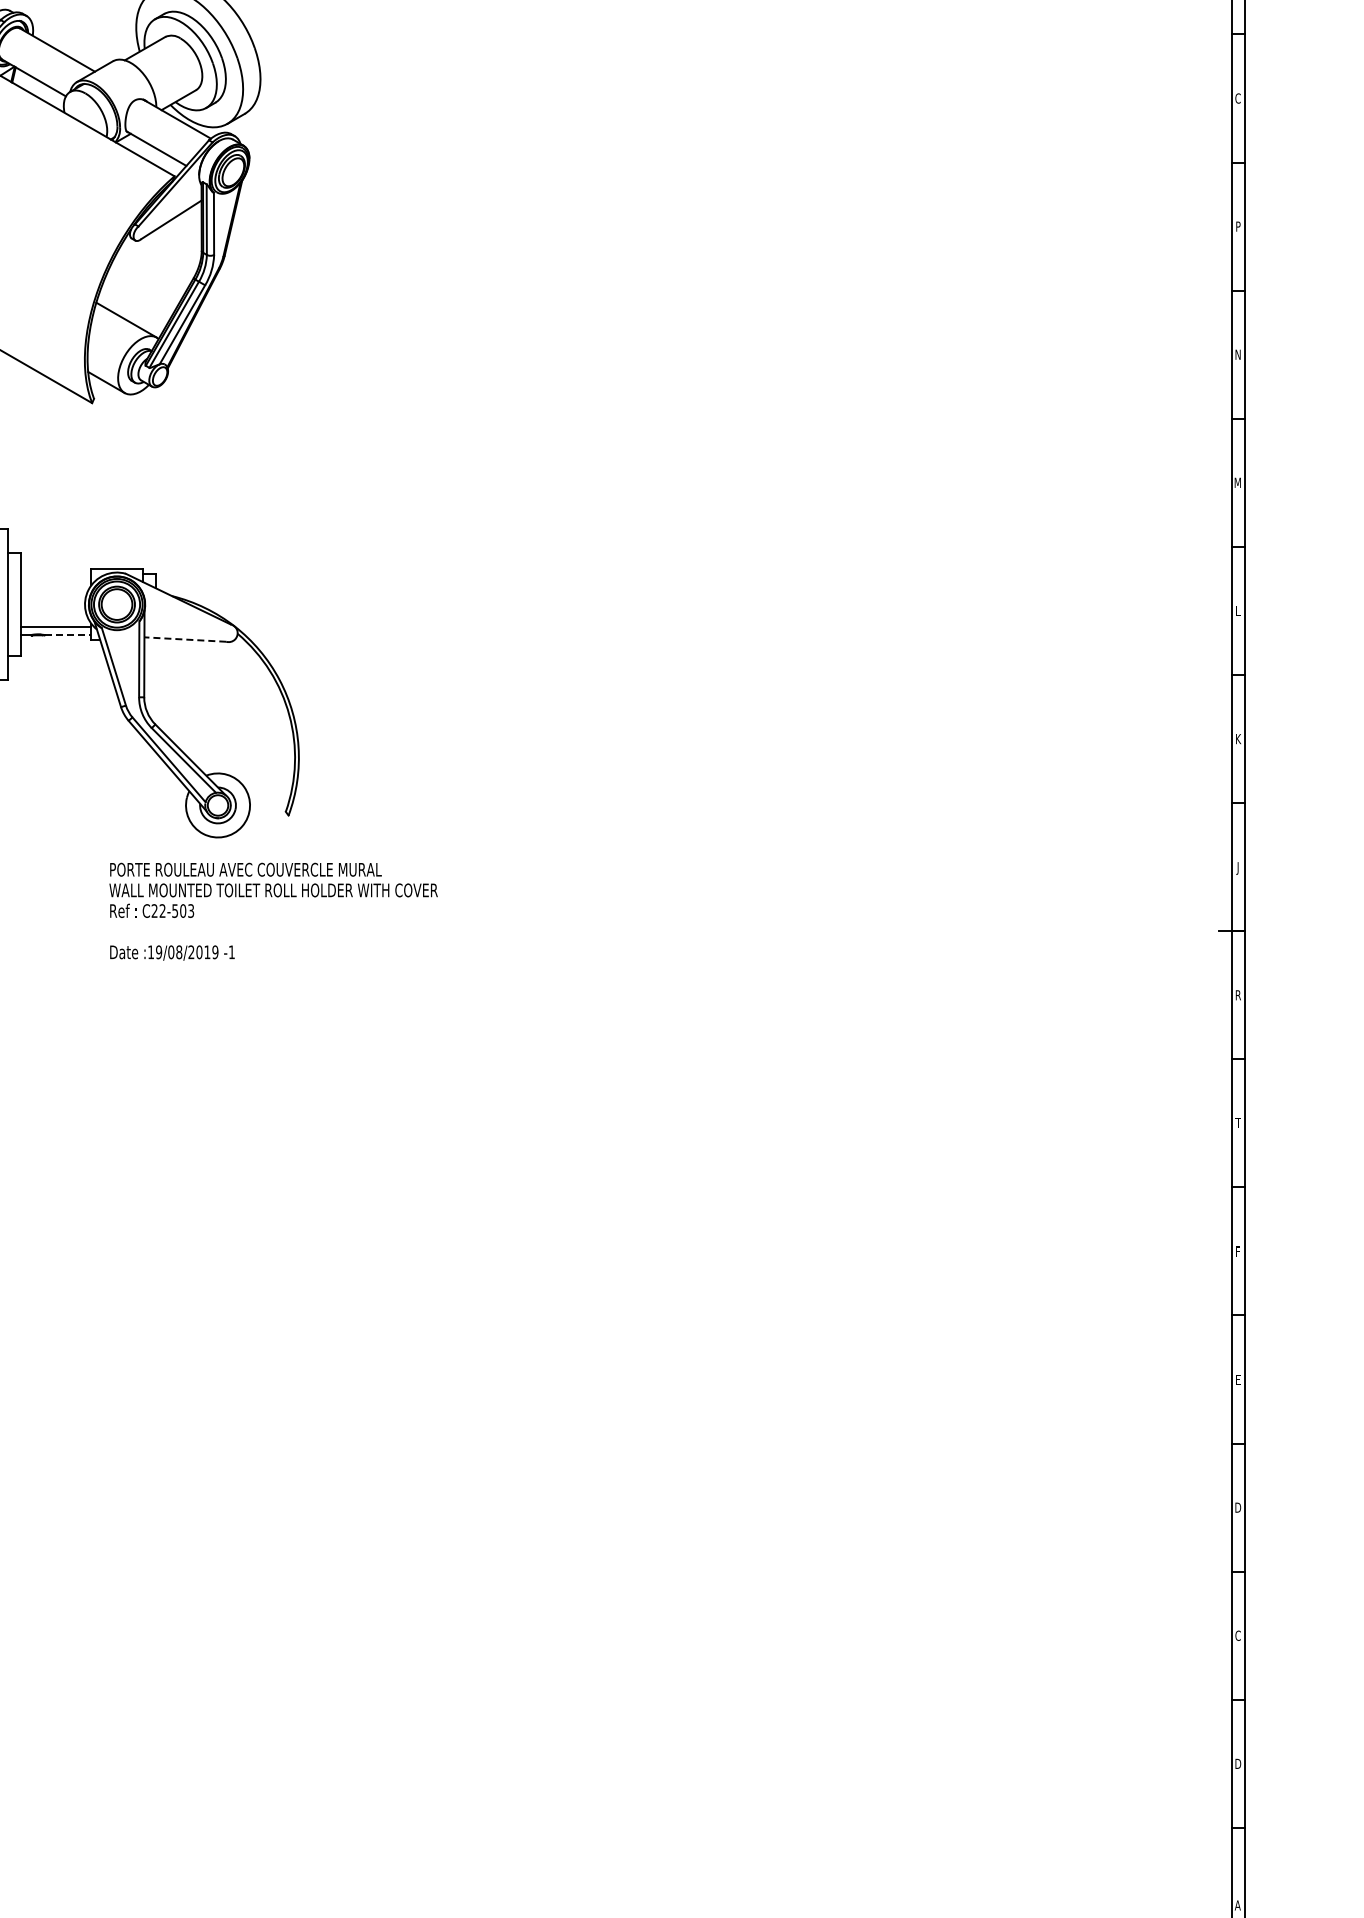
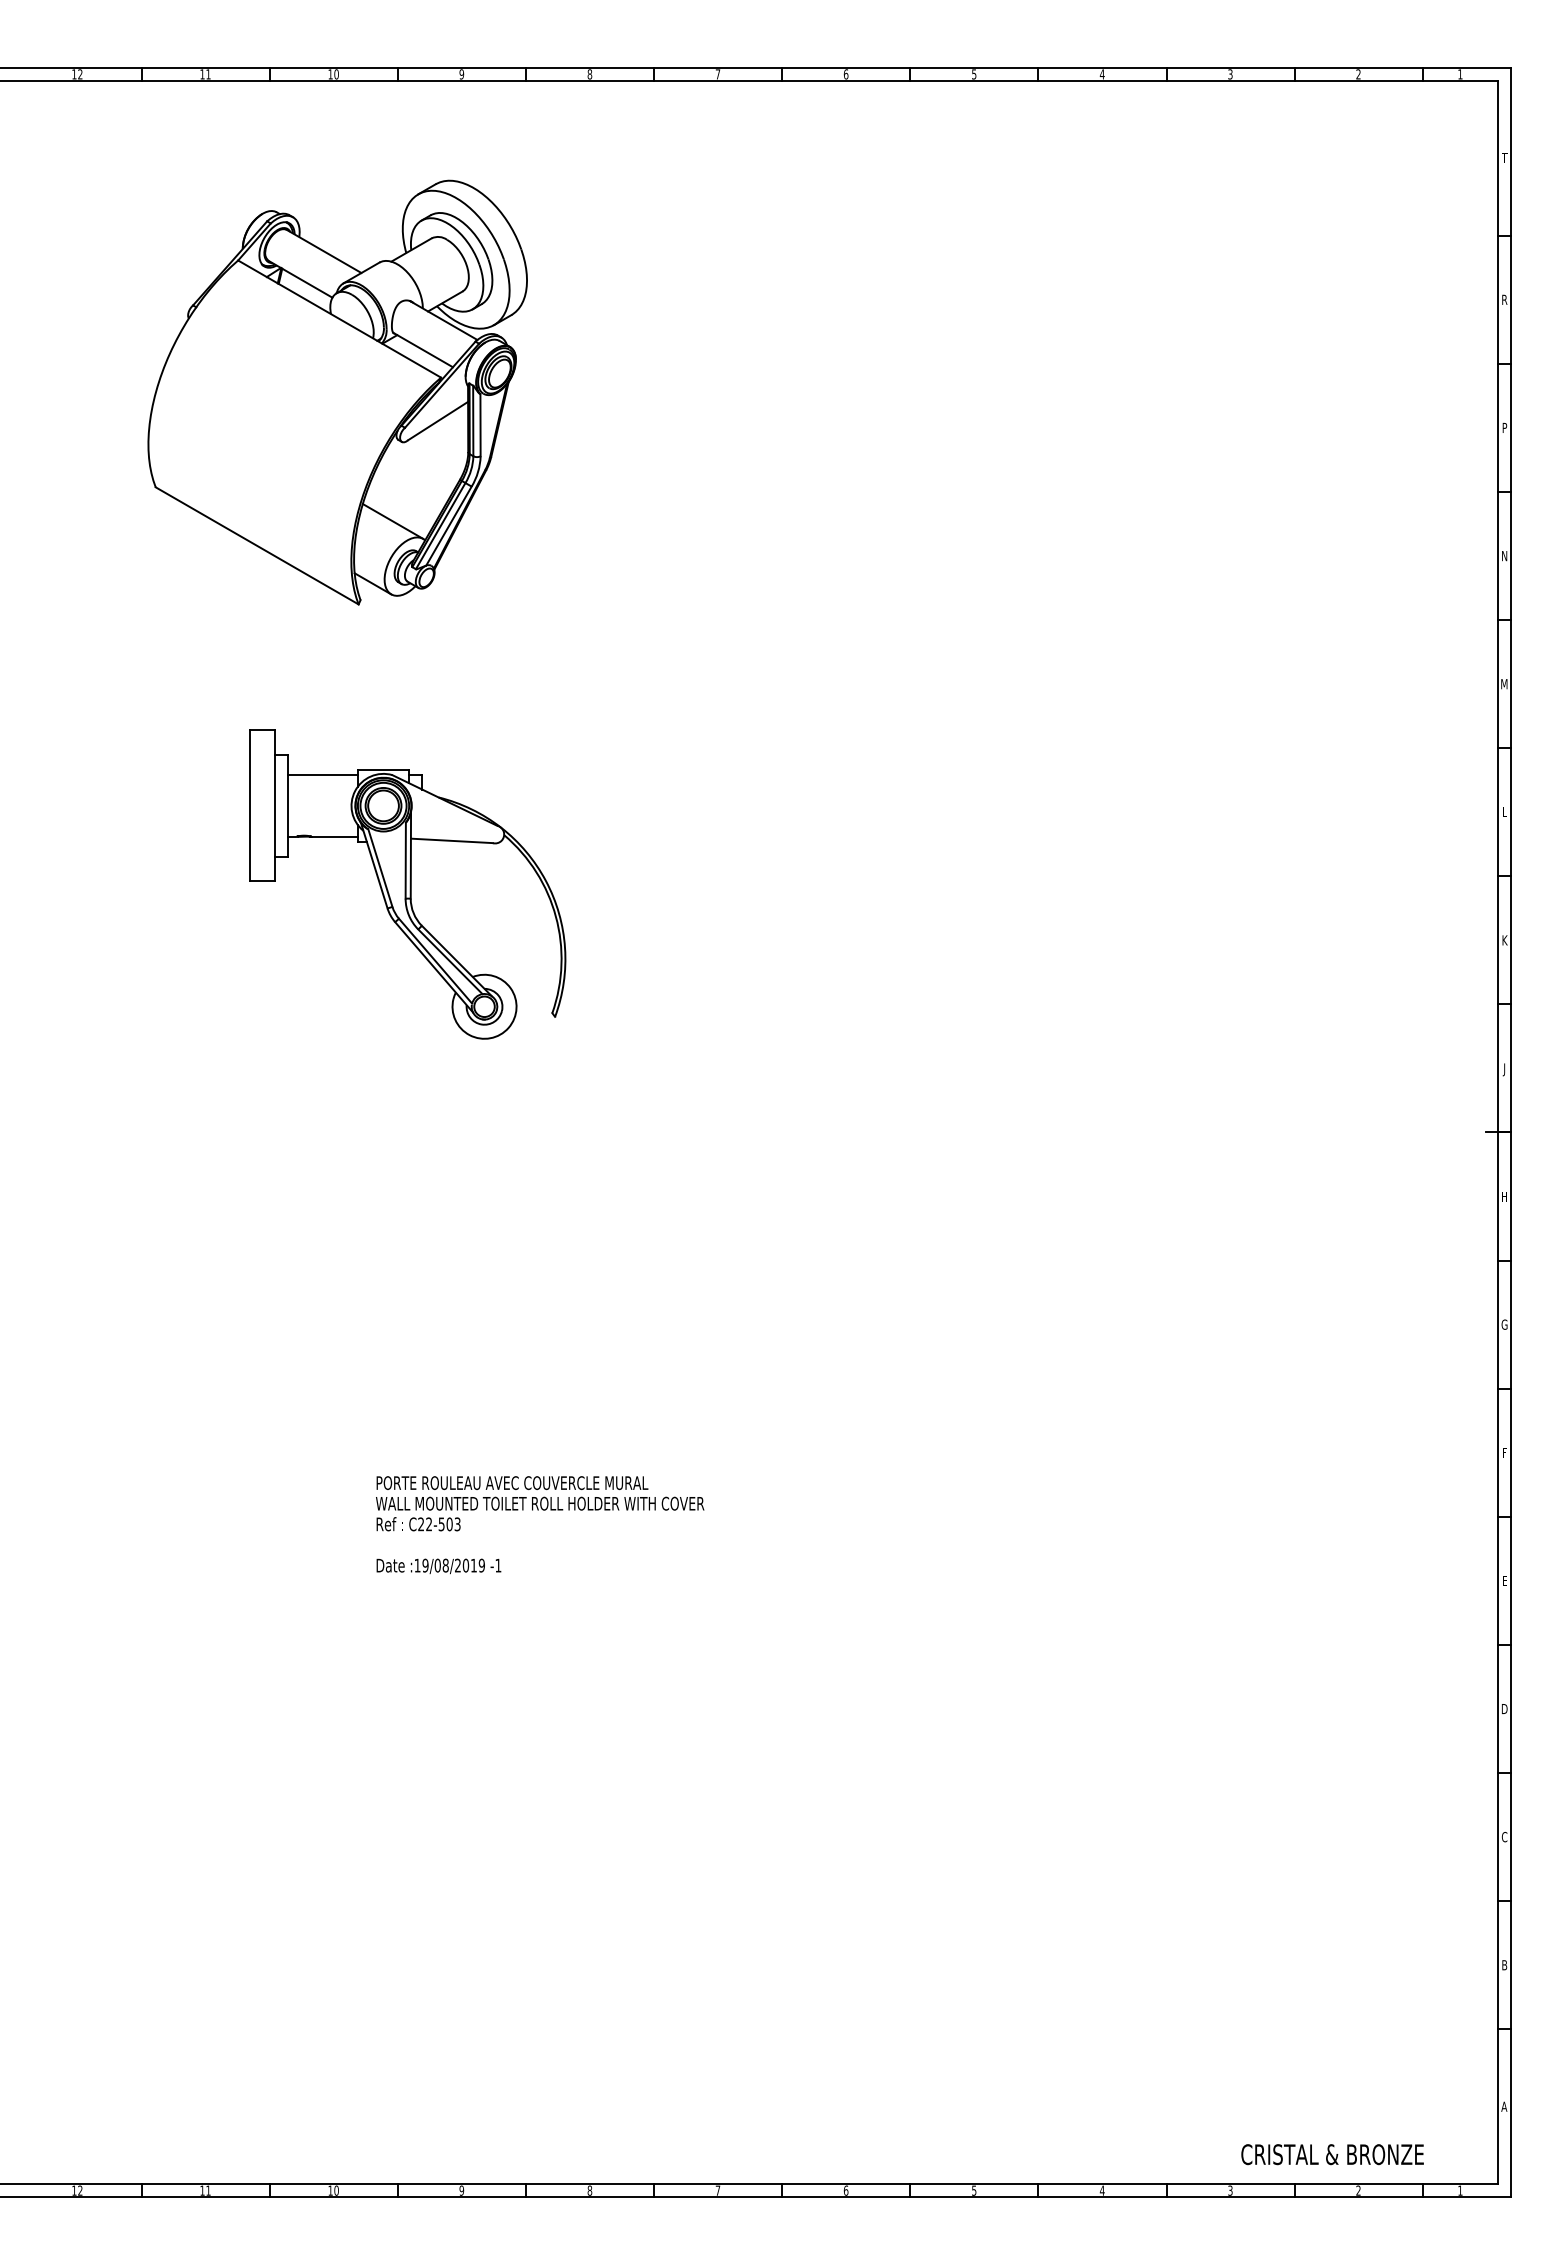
text: (1238, 98) -> (1504, 299), C -> R
line: (56, 627) -> (322, 775), moved
line: (69, 635) -> (335, 836), dashed -> solid
line: (185, 639) -> (451, 840), dashed -> solid
text: (274, 912) -> (540, 1525), moved
text: (1238, 995) -> (1504, 1196), R -> H
text: (1238, 1123) -> (1504, 1324), T -> G
text: (1238, 1764) -> (1504, 1965), D -> B

